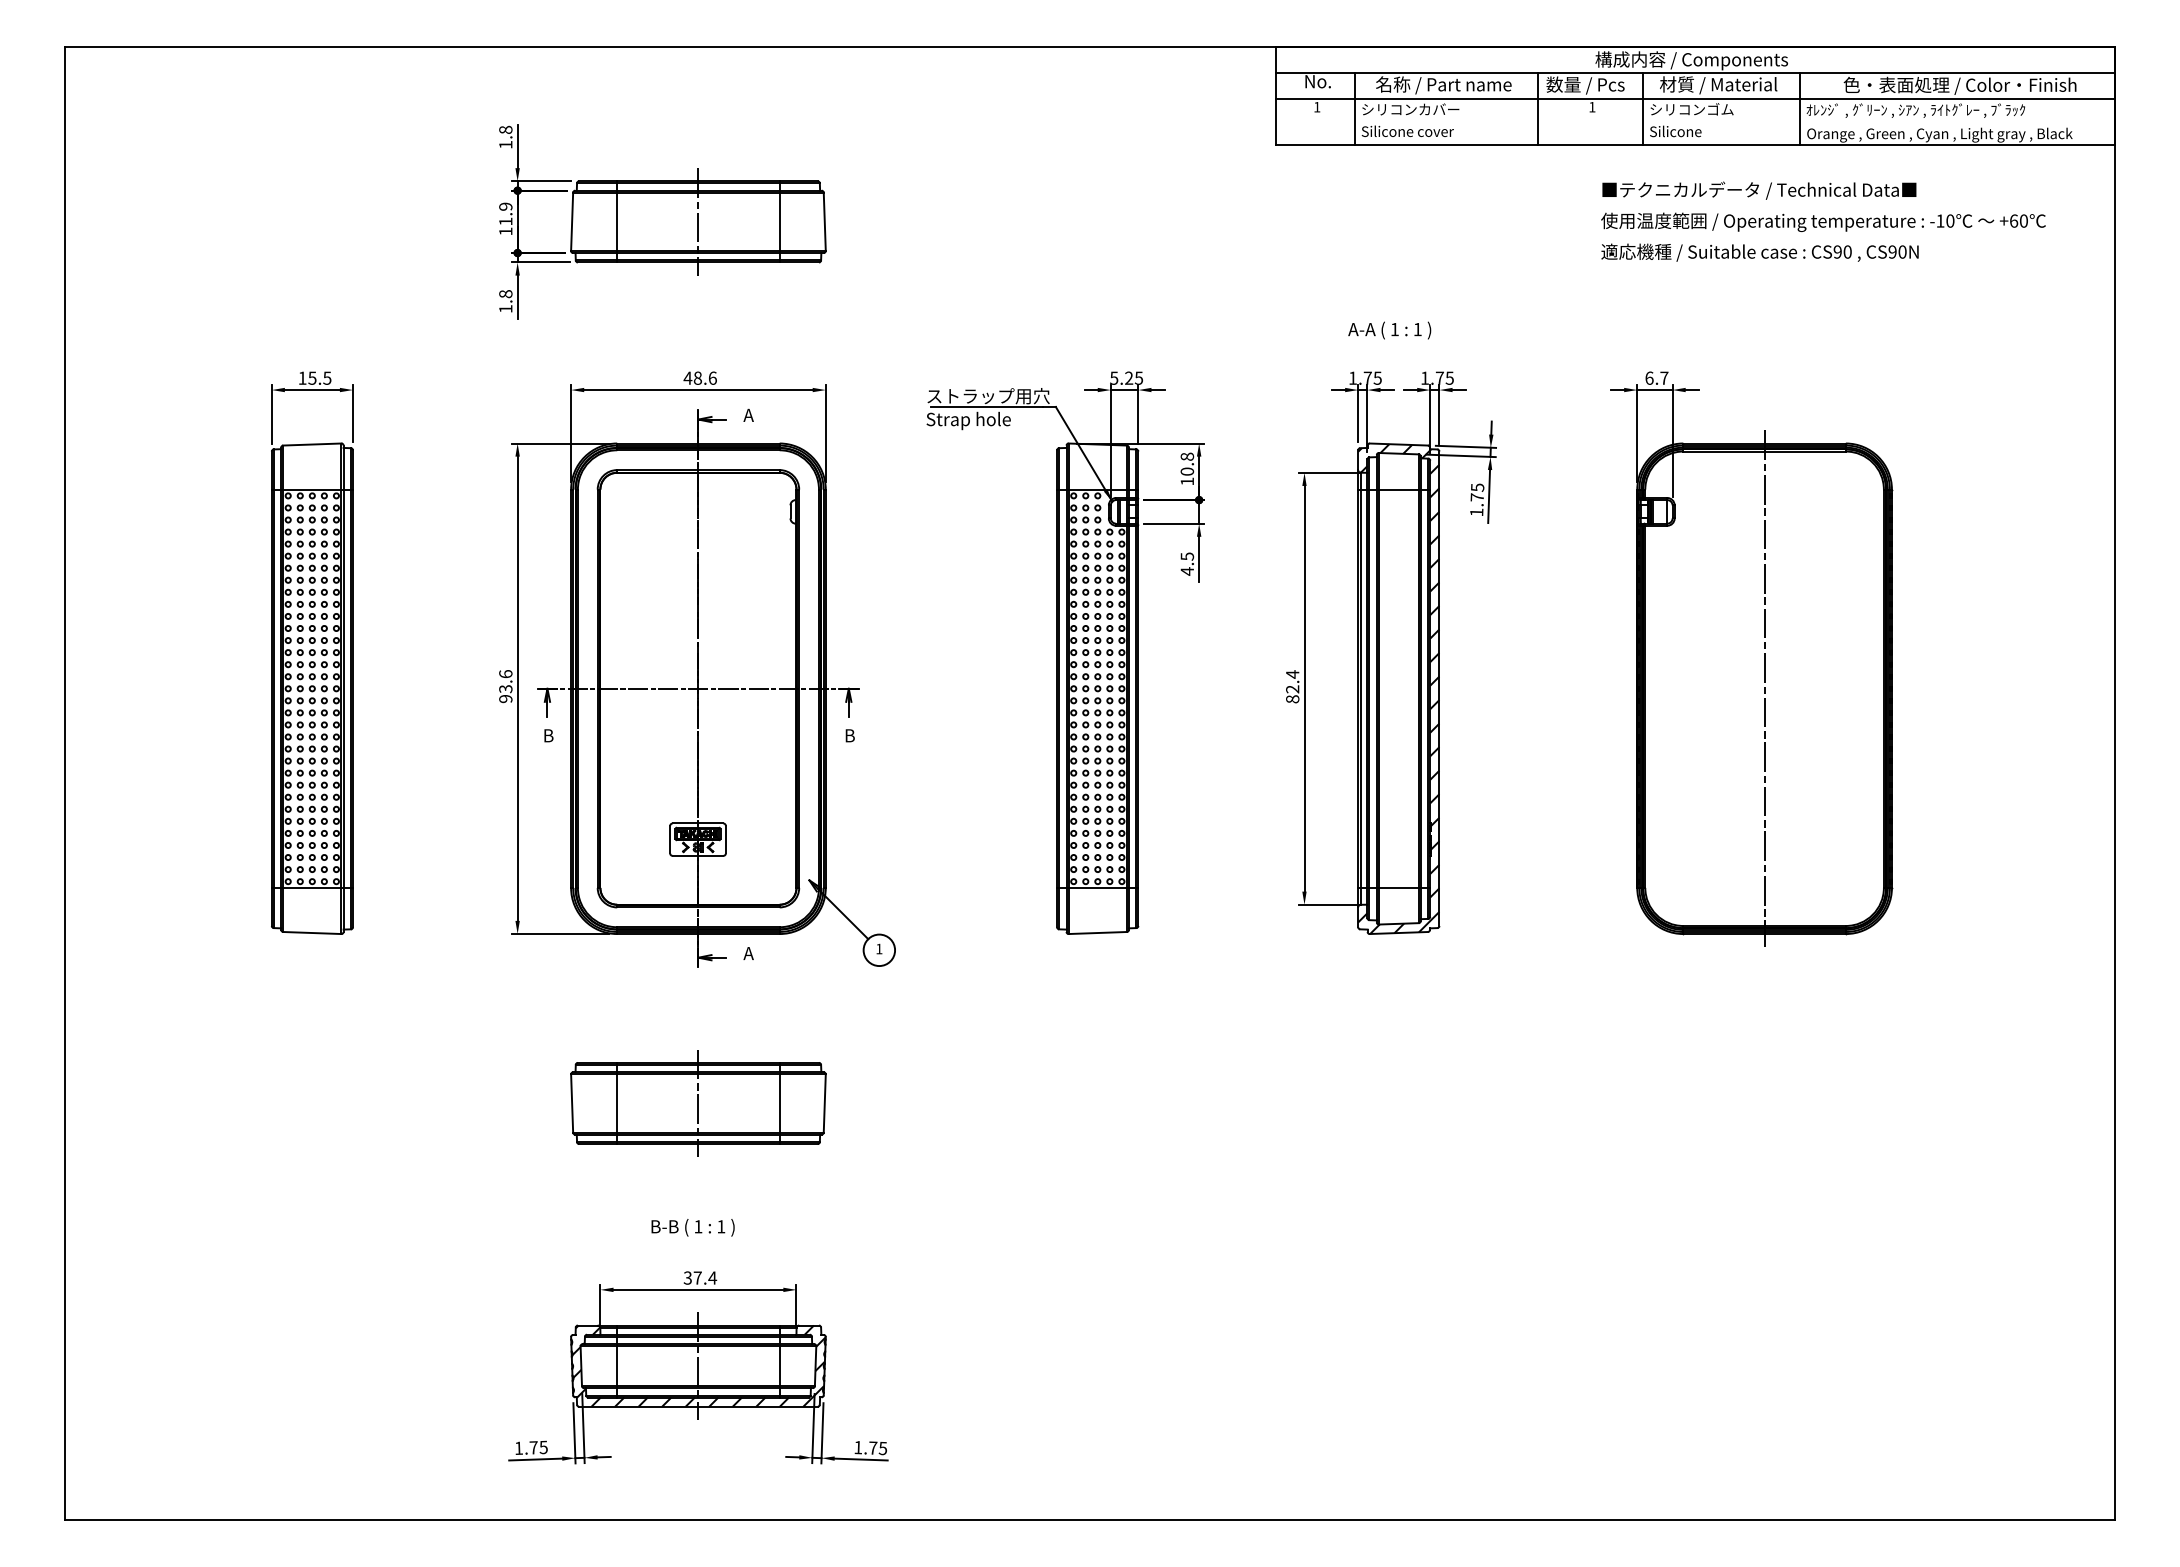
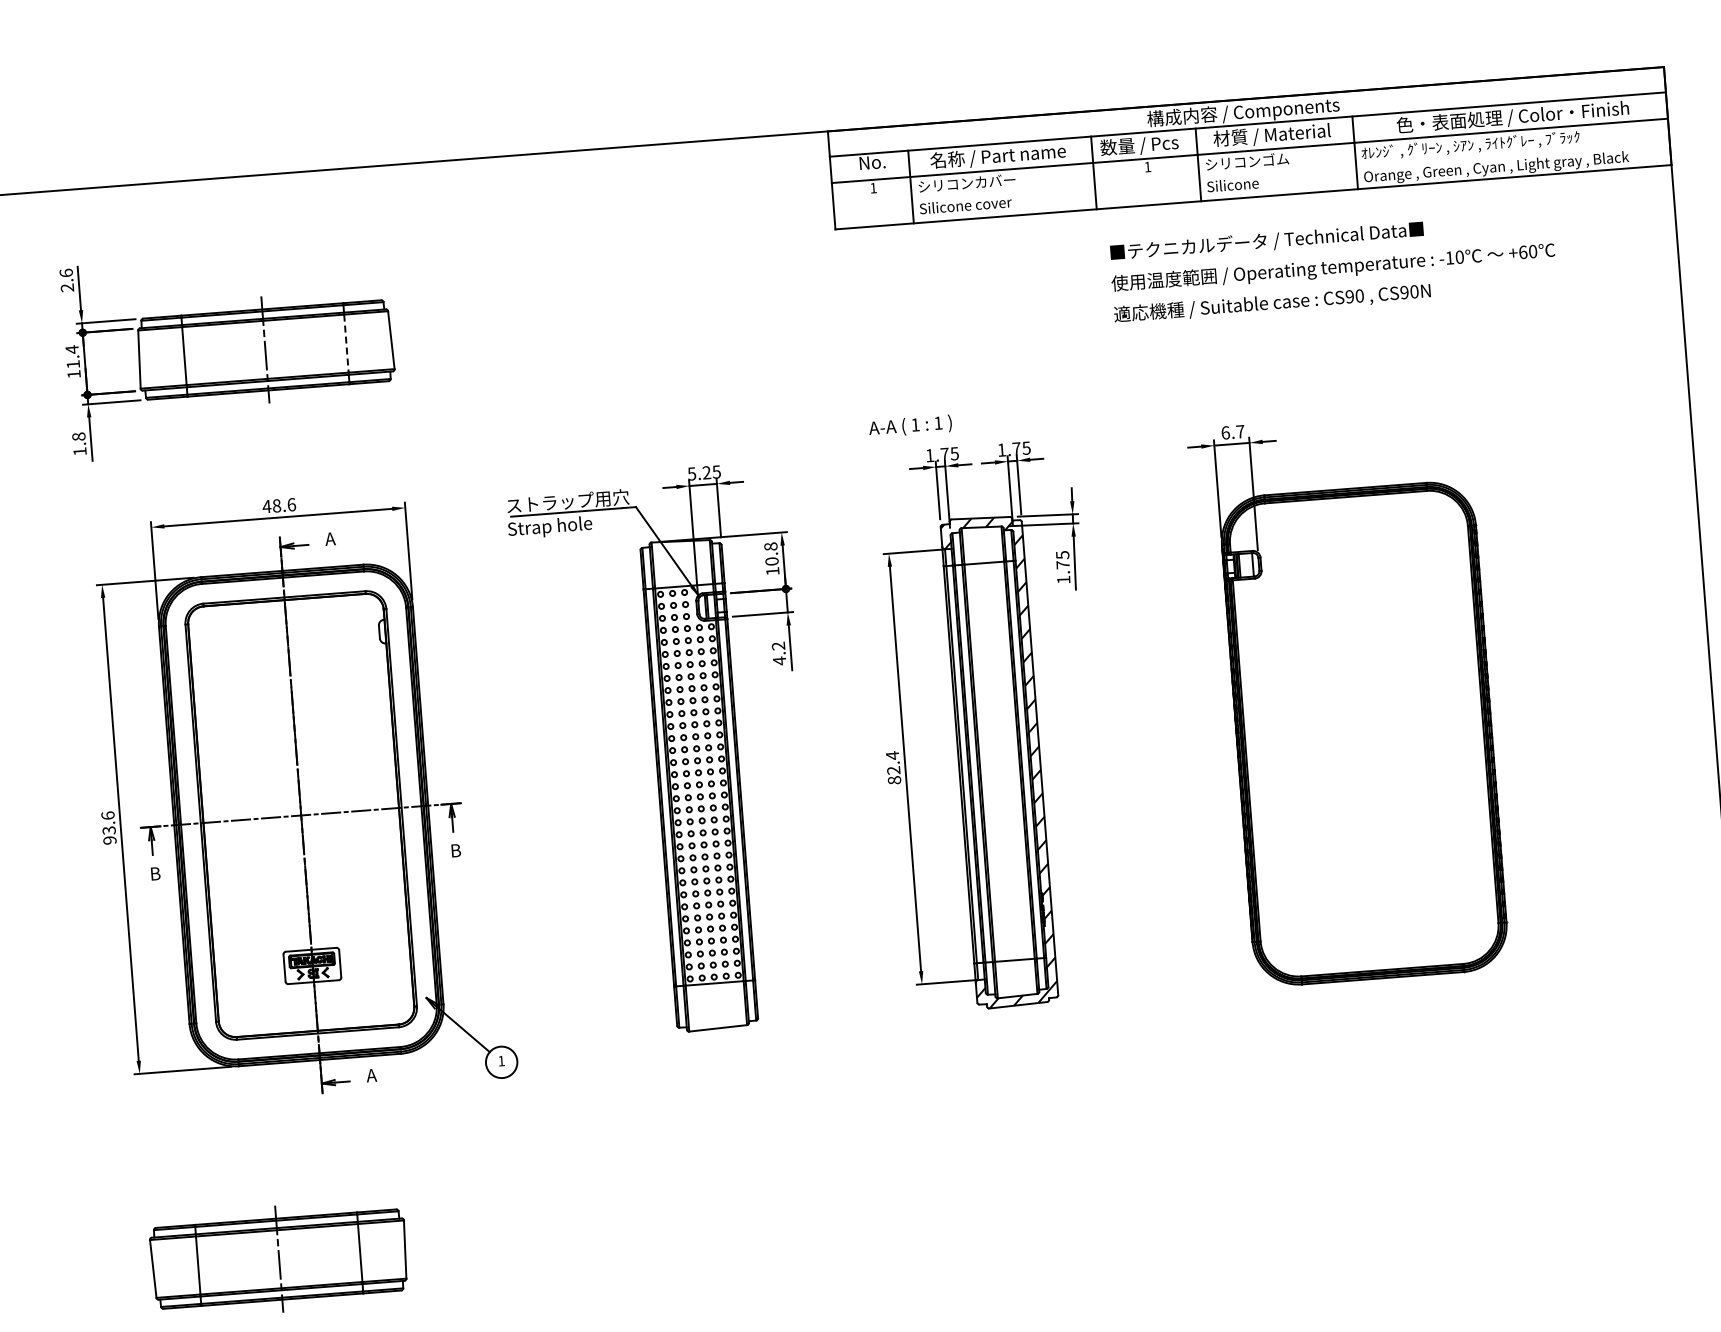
text: (505, 136) -> (66, 279), 1.8 -> 2.6
text: (505, 206) -> (71, 349), 11.9 -> 11.4
text: (1823, 221) -> (1333, 267), moved
line: (779, 222) -> (346, 344), solid -> dashed
text: (1389, 330) -> (910, 426), moved
text: (1187, 556) -> (778, 646), 4.5 -> 4.2
line: (1764, 688) -> (1364, 733), removed
part: (698, 1103) -> (279, 1259), moved

